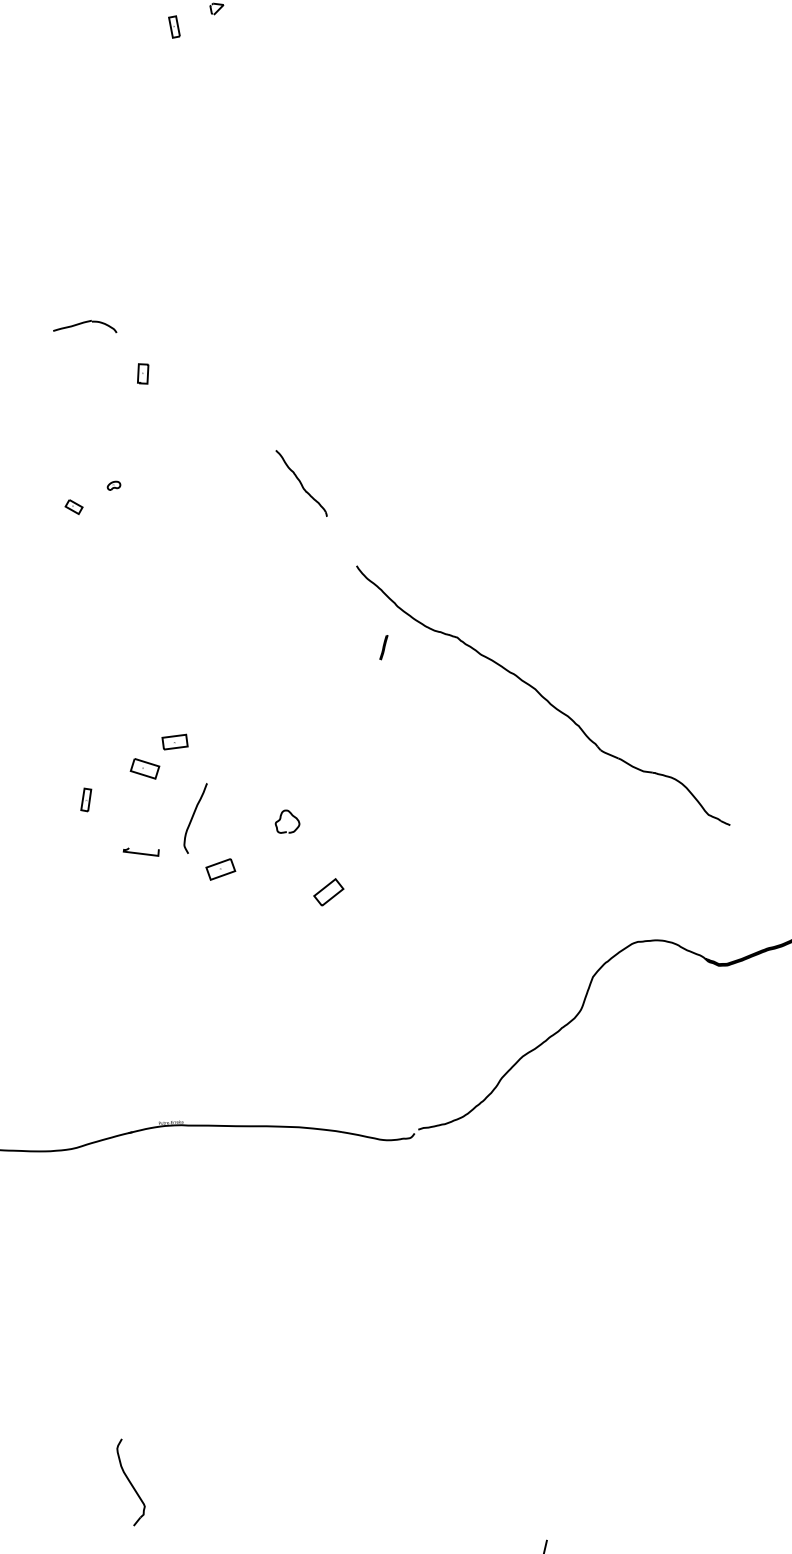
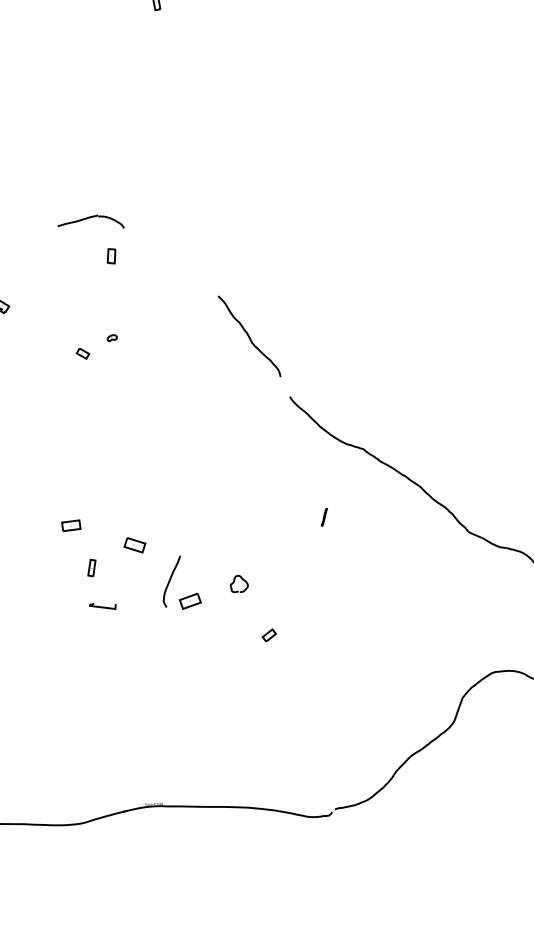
part: (84, 326) -> (90, 221), size x1.43
part: (143, 373) -> (111, 255), moved
part: (301, 483) -> (249, 336), size x1.67
line: (383, 647) -> (324, 517), moved
part: (174, 741) -> (70, 525), moved
curve: (140, 852) -> (102, 606), moved
part: (220, 869) -> (190, 601), moved
part: (328, 891) -> (269, 635), size x0.62

